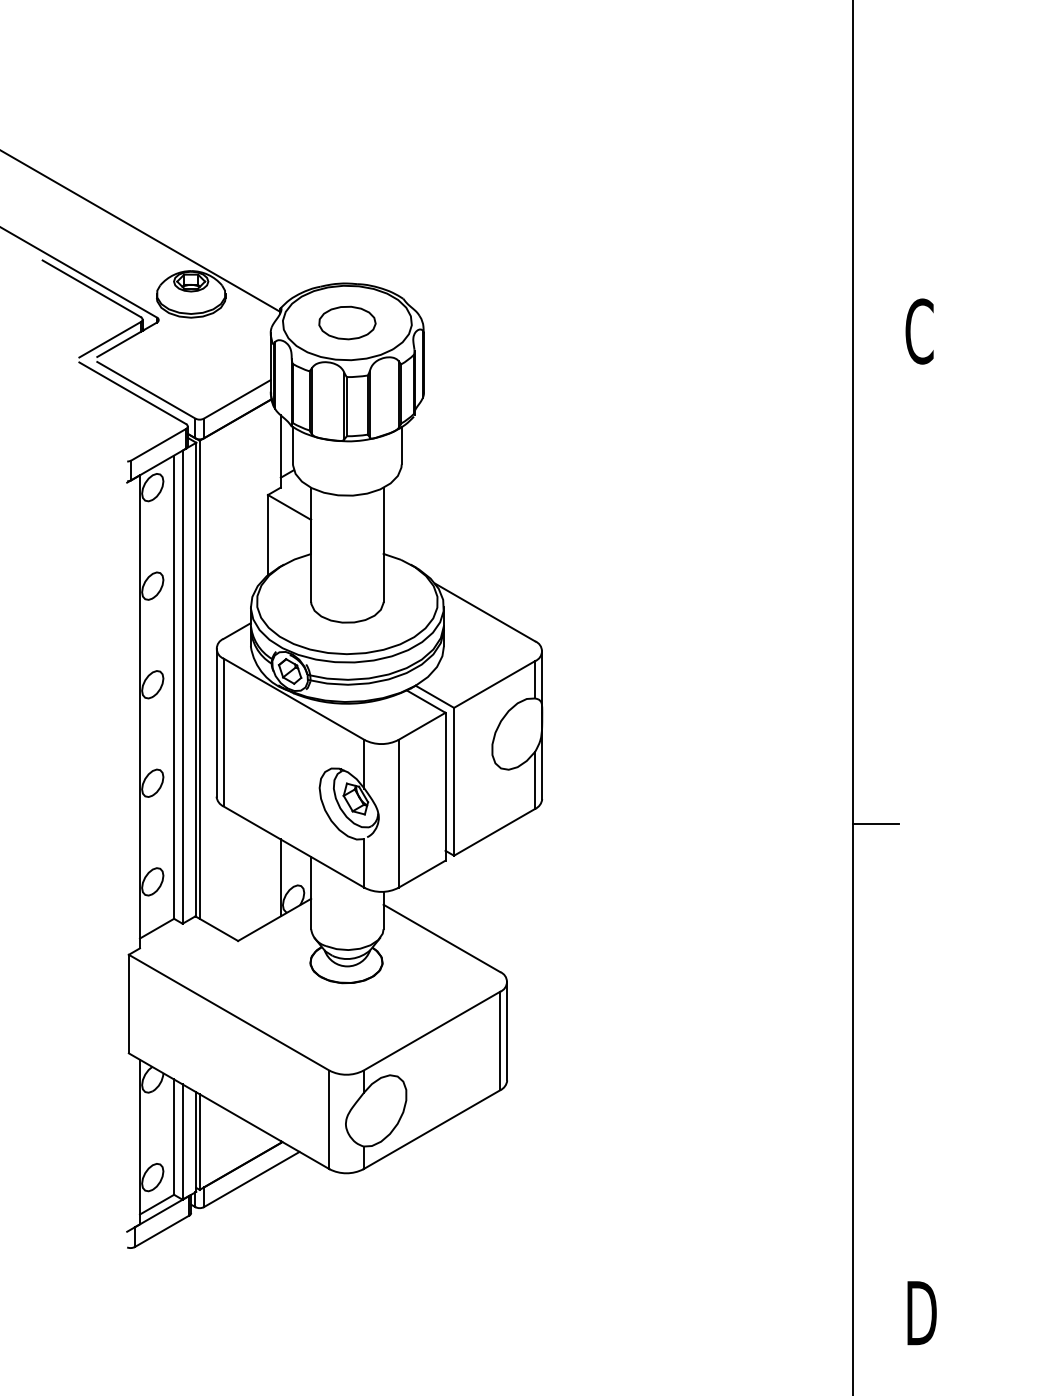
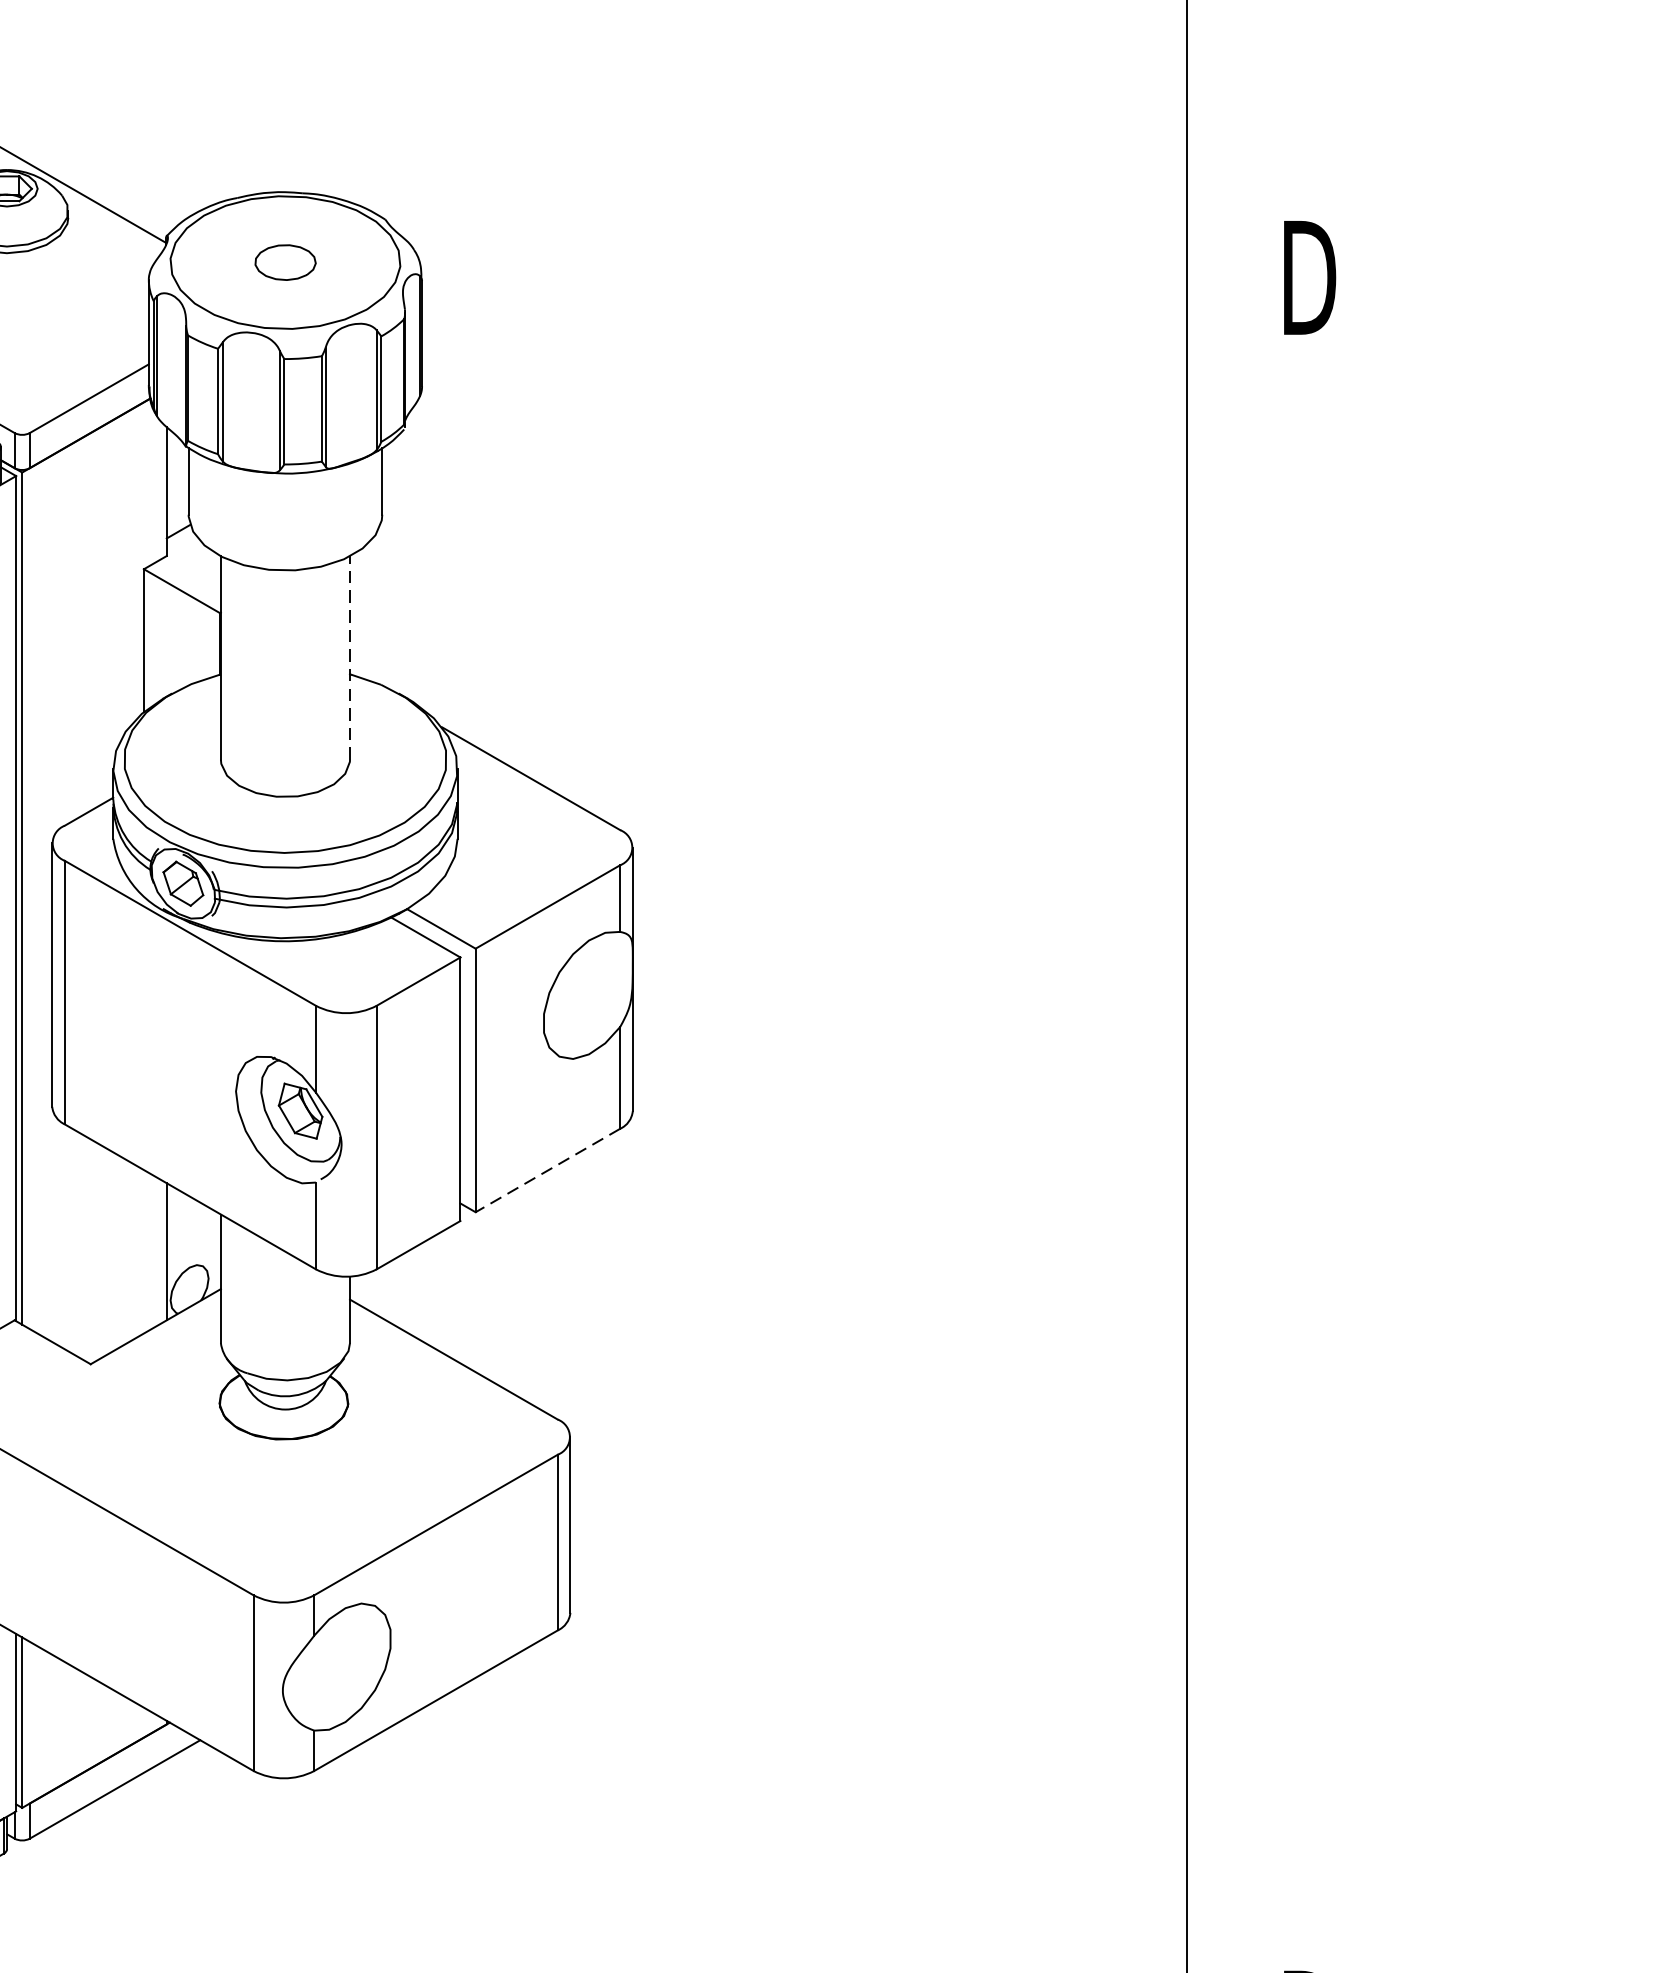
part: (347, 322) -> (285, 261), size x0.6
text: (920, 331) -> (1307, 277), C -> D
line: (383, 544) -> (349, 657), solid -> dashed
line: (875, 823) -> (1226, 1154), removed
line: (494, 832) -> (547, 1170), solid -> dashed

